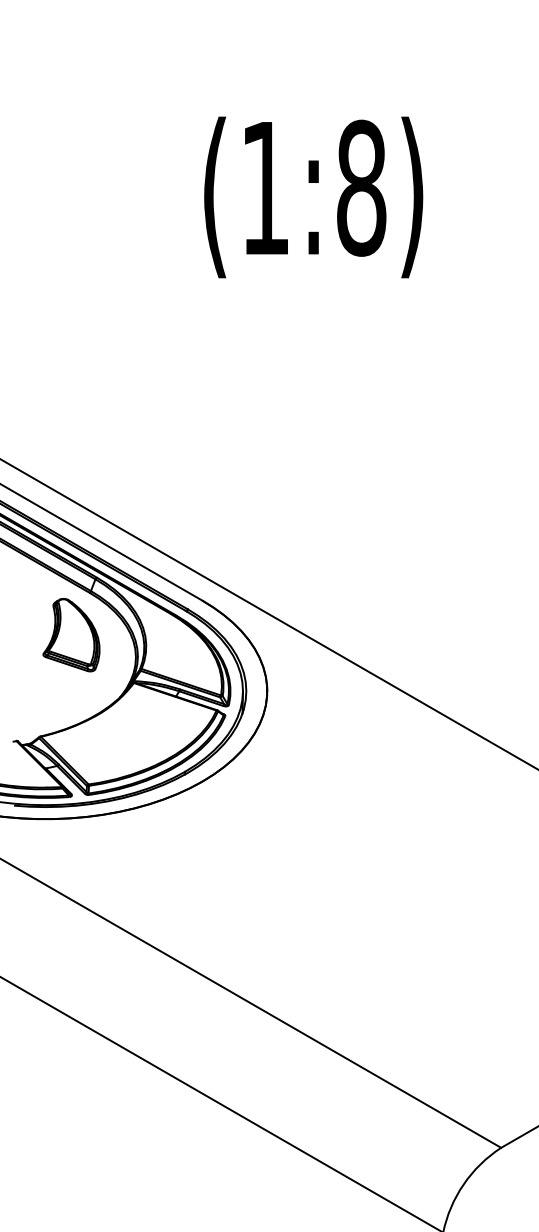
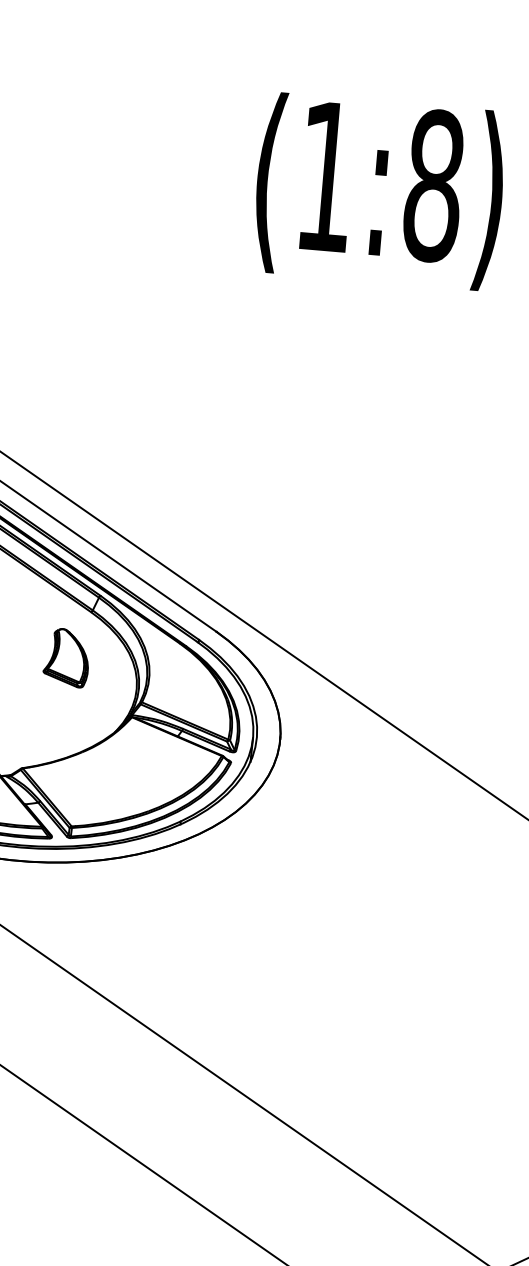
part: (71, 635) -> (66, 658), size x0.7

